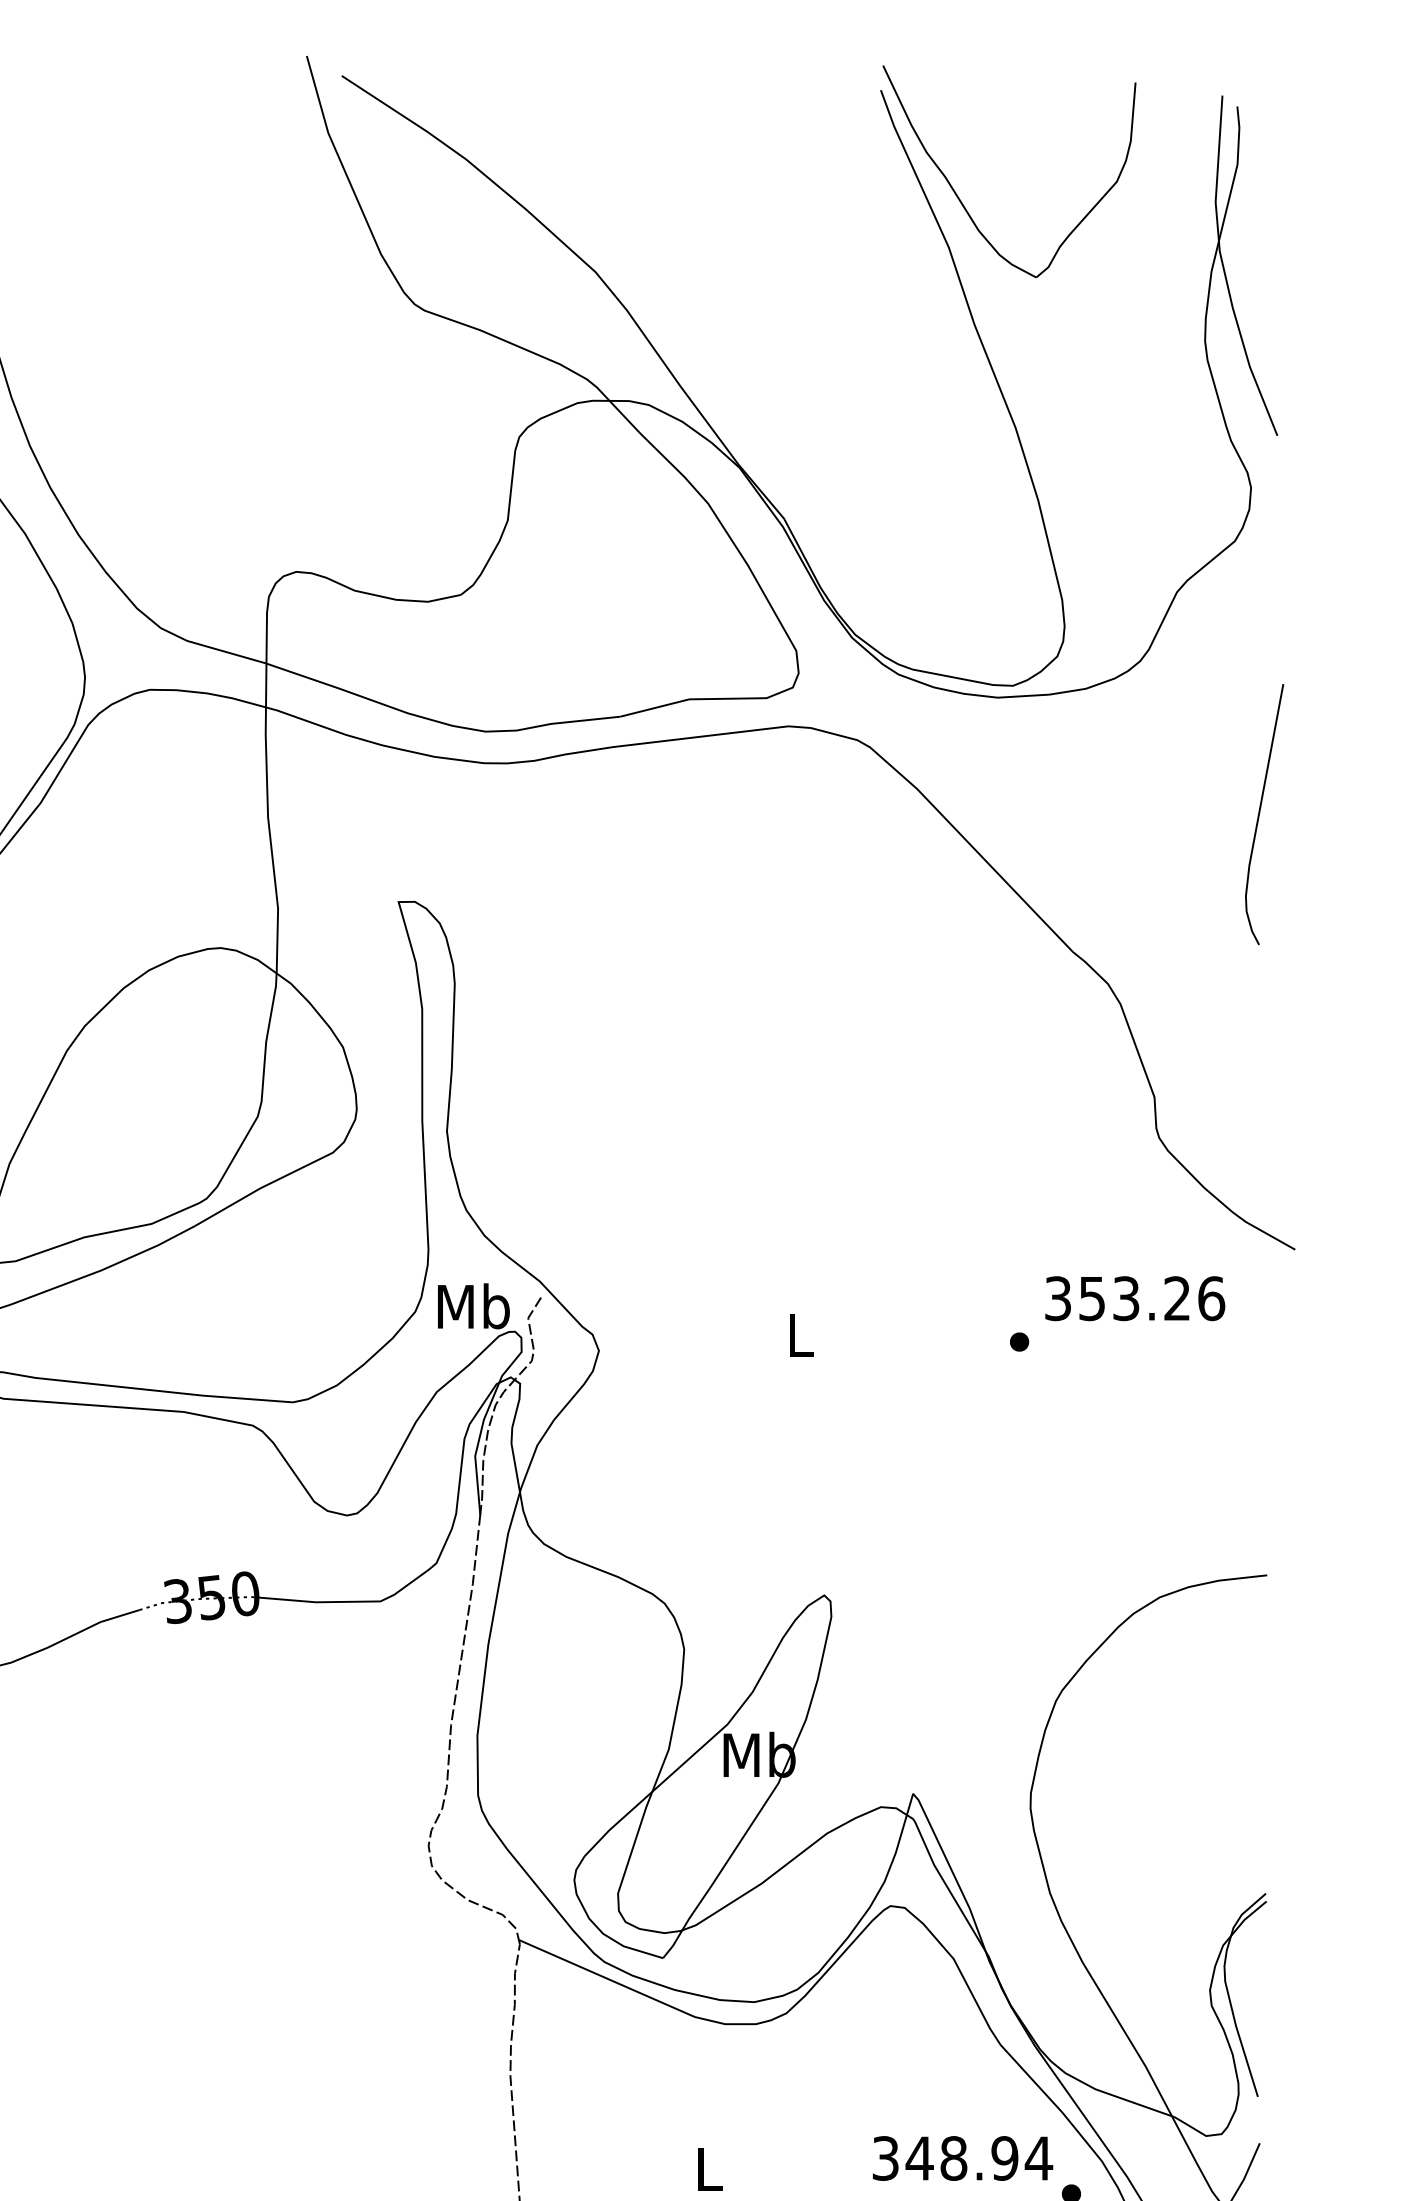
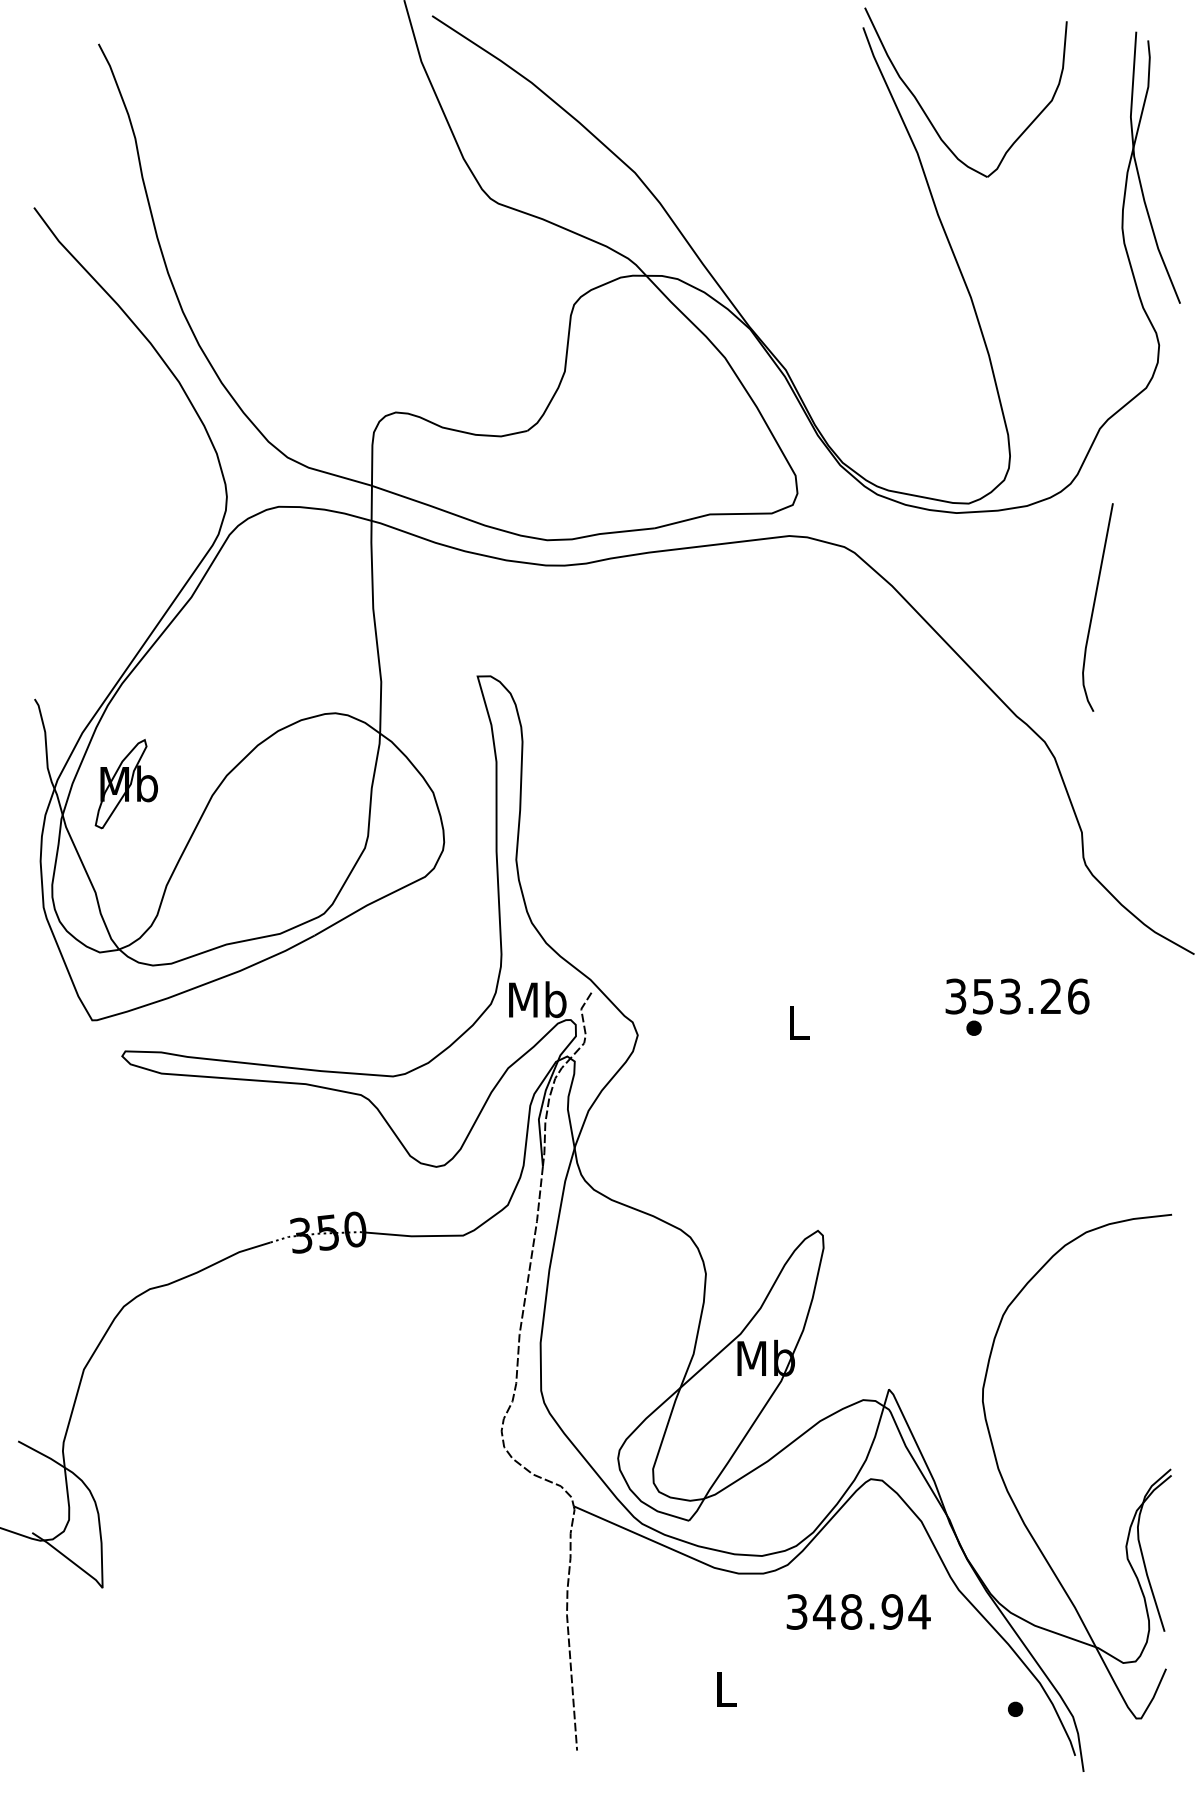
curve: (1260, 814) -> (1094, 607), moved
text: (1135, 1298) -> (1017, 996), moved
text: (962, 2157) -> (858, 1611), moved

